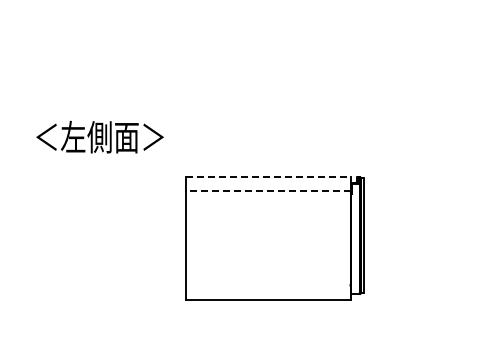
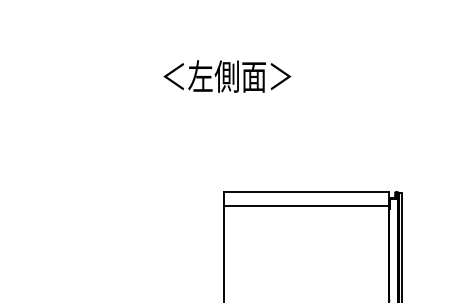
text: (99, 136) -> (226, 75), moved
line: (268, 176) -> (306, 191), dashed -> solid
line: (268, 190) -> (306, 205), dashed -> solid

